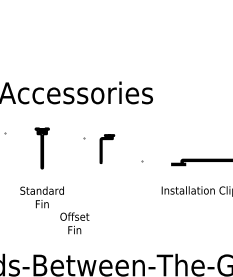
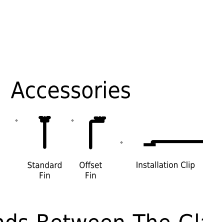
part: (99, 148) -> (88, 132), size x1.43
text: (74, 222) -> (90, 169), moved

